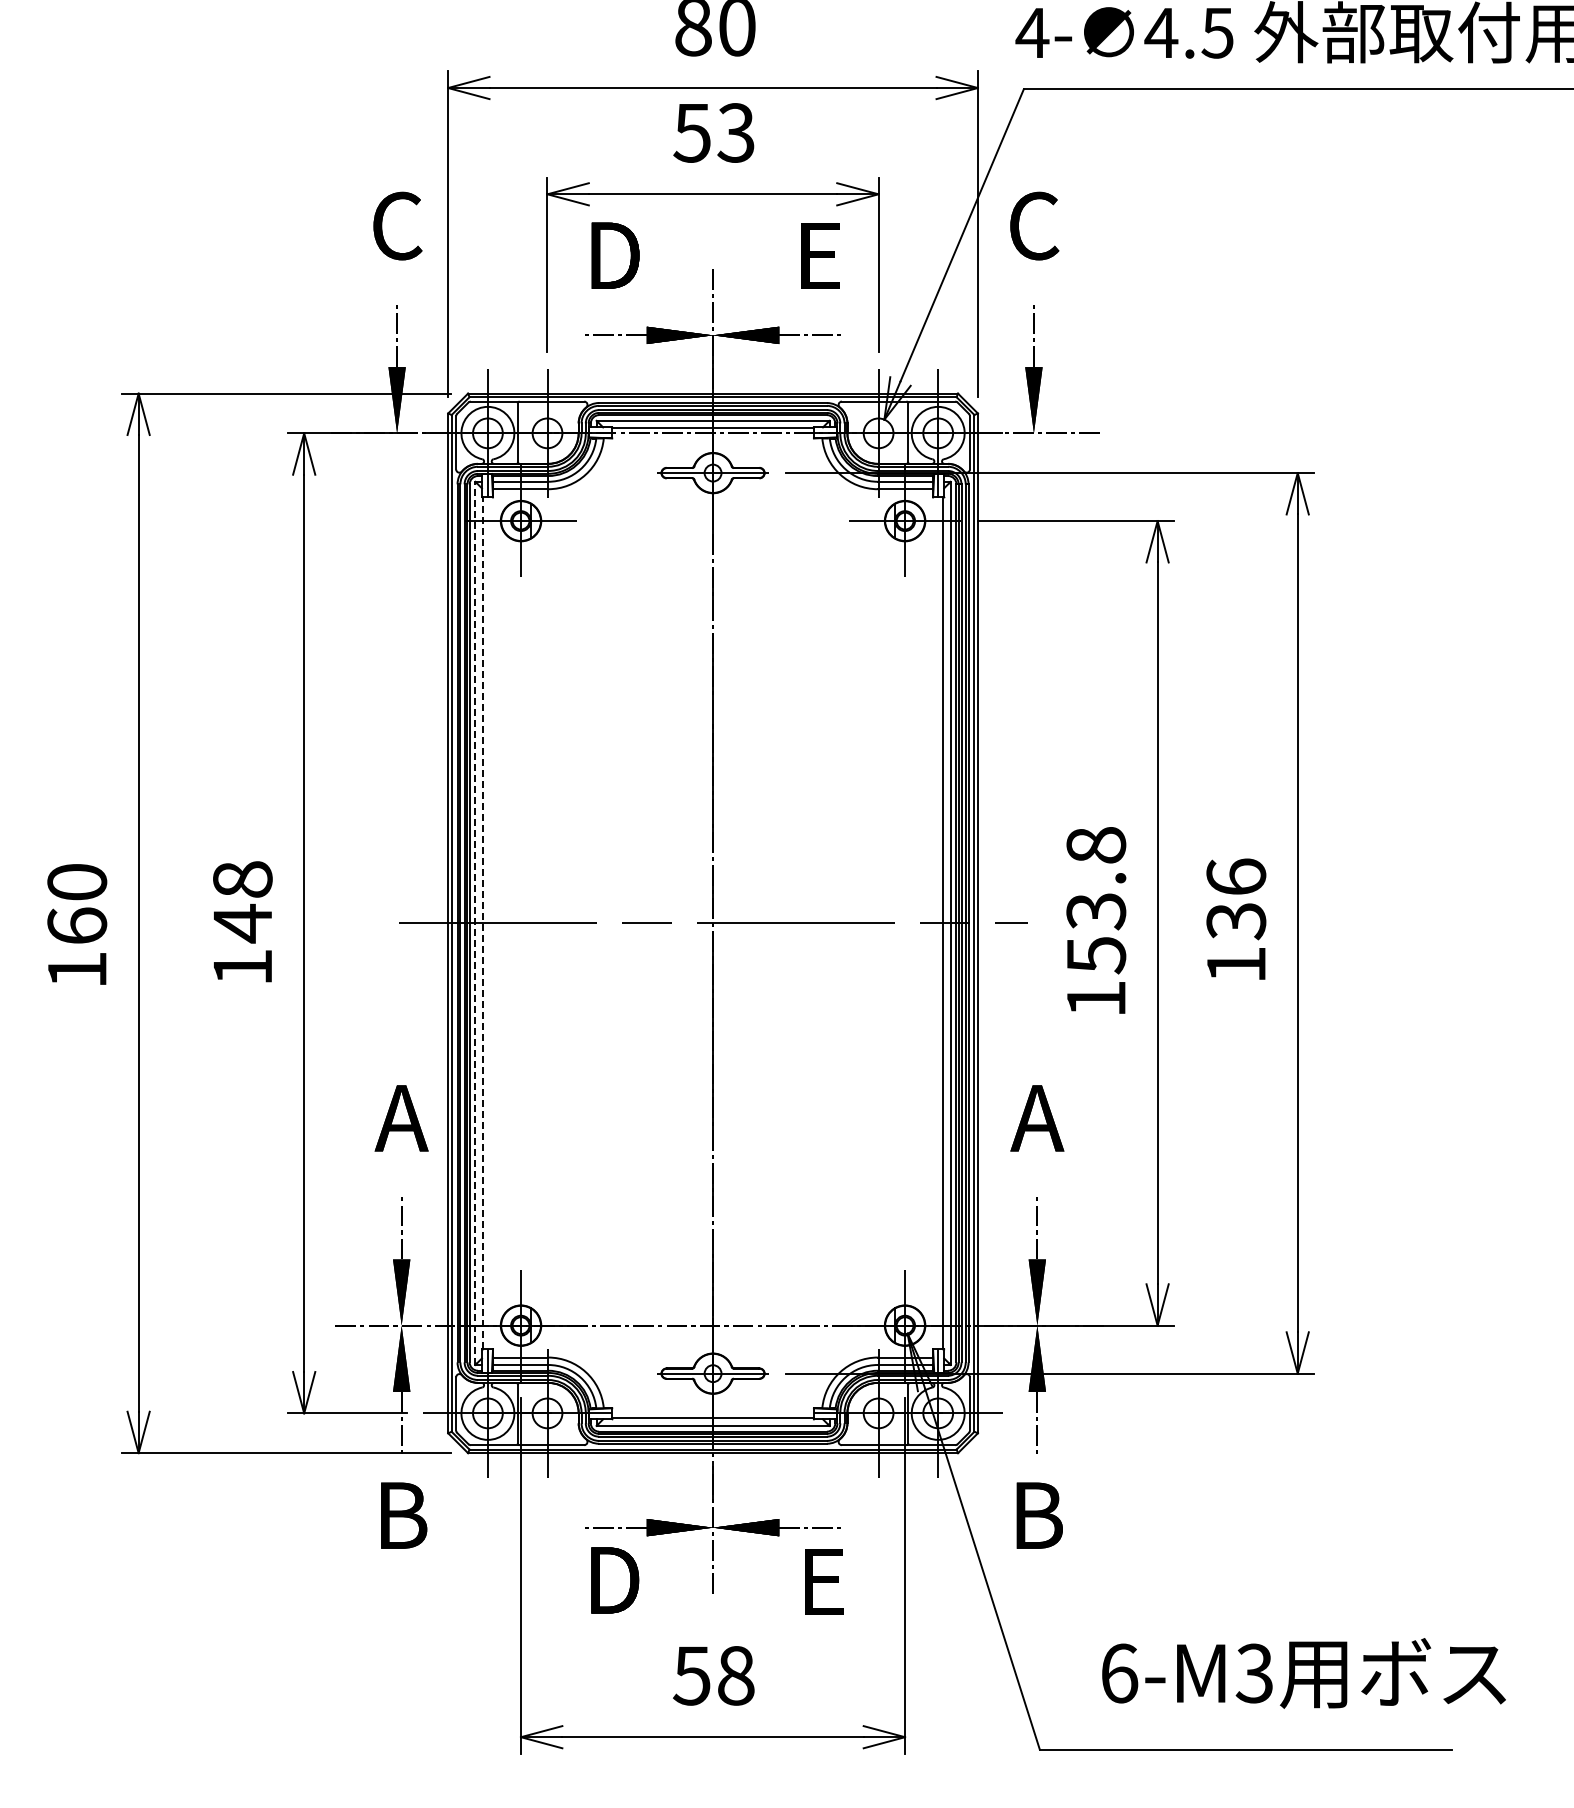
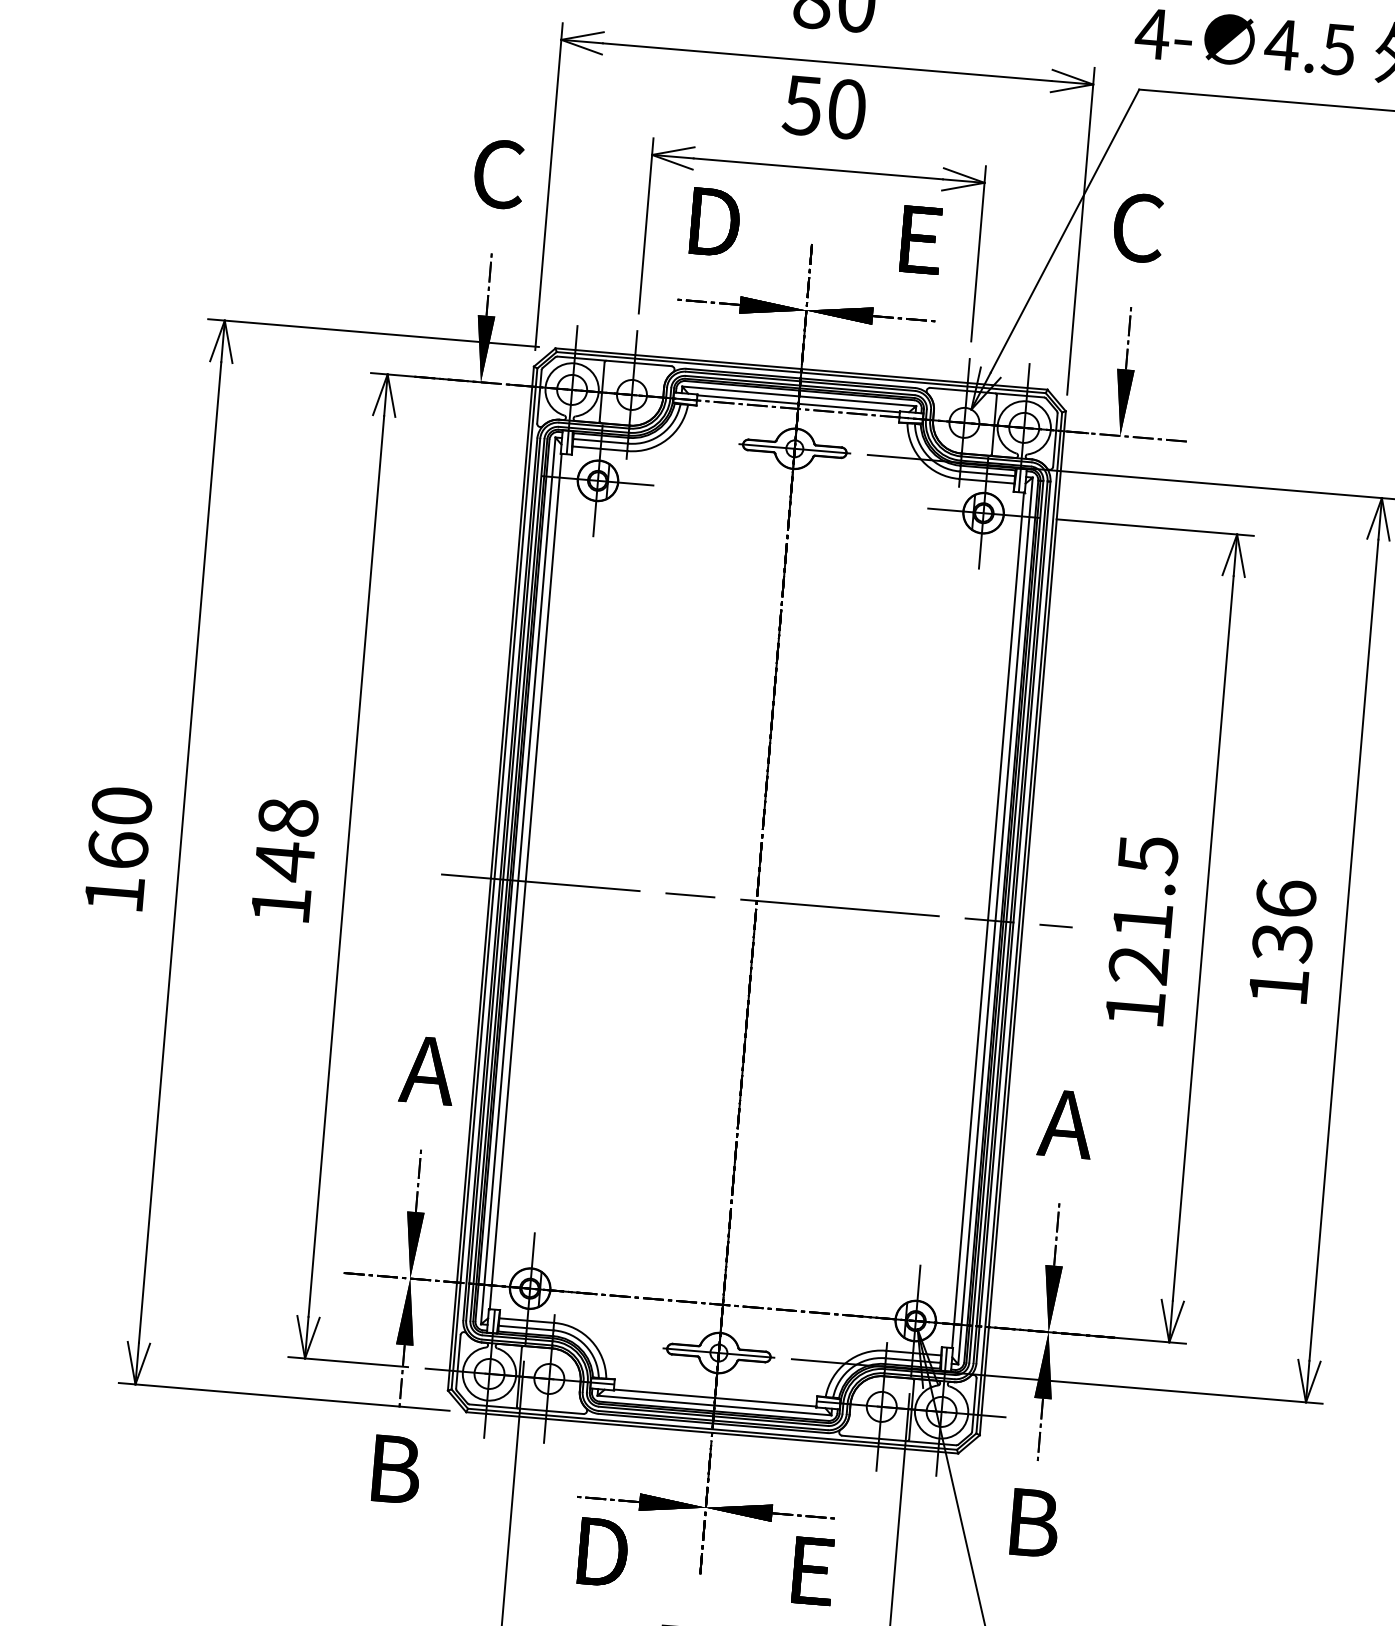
text: (735, 132) -> (846, 108), 53 -> 50
text: (1096, 900) -> (1143, 910), 153.8 -> 121.5
line: (475, 923) -> (518, 881), dashed -> solid
line: (482, 923) -> (525, 881), dashed -> solid

